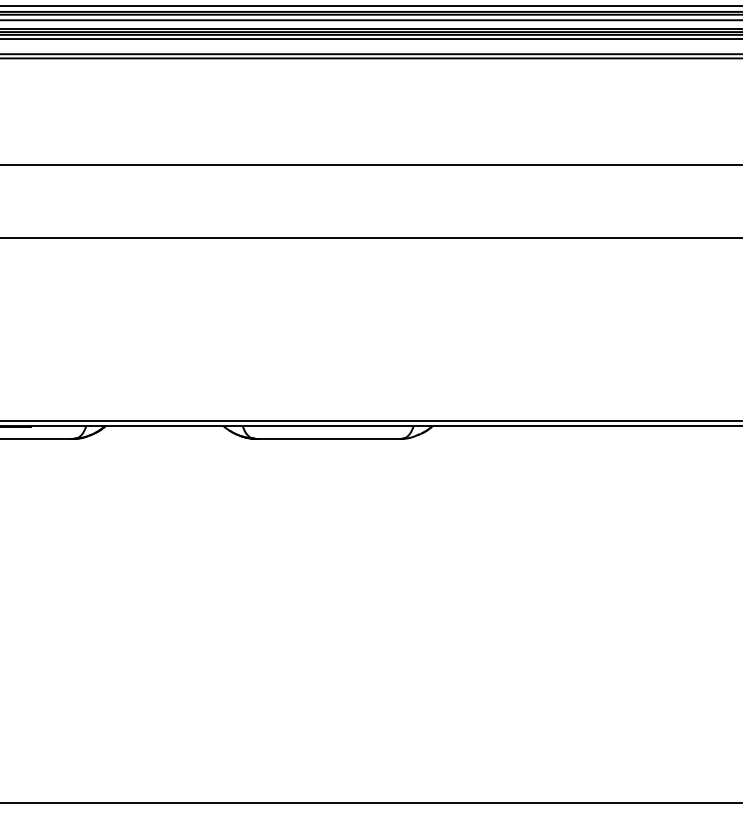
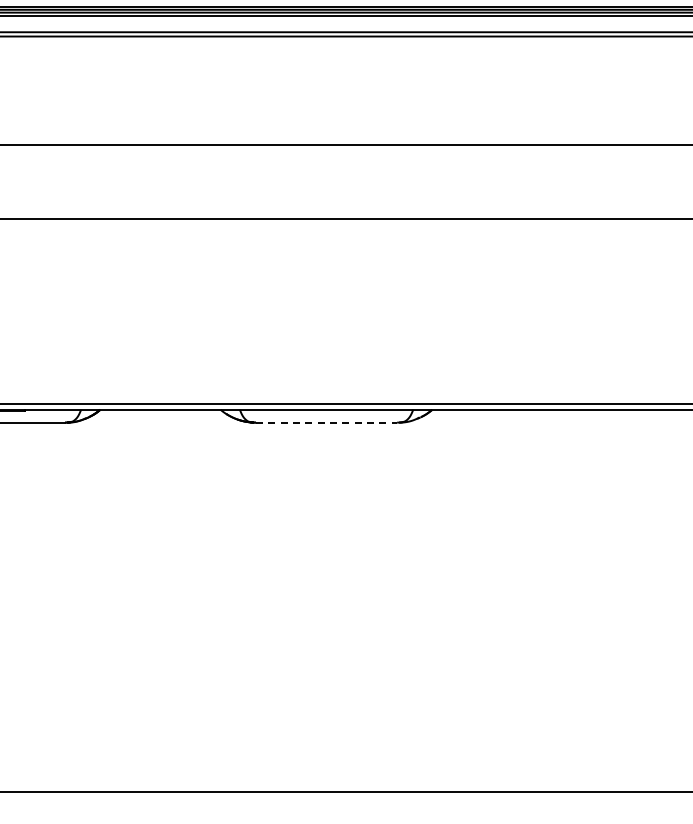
line: (328, 439) -> (326, 423), solid -> dashed

